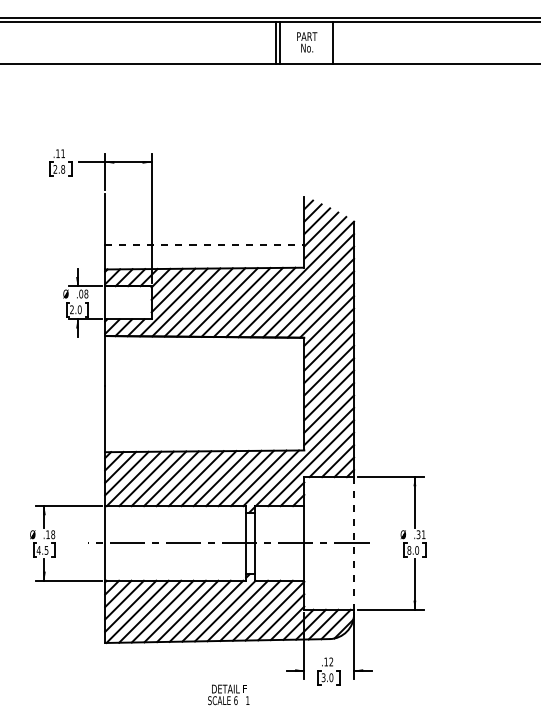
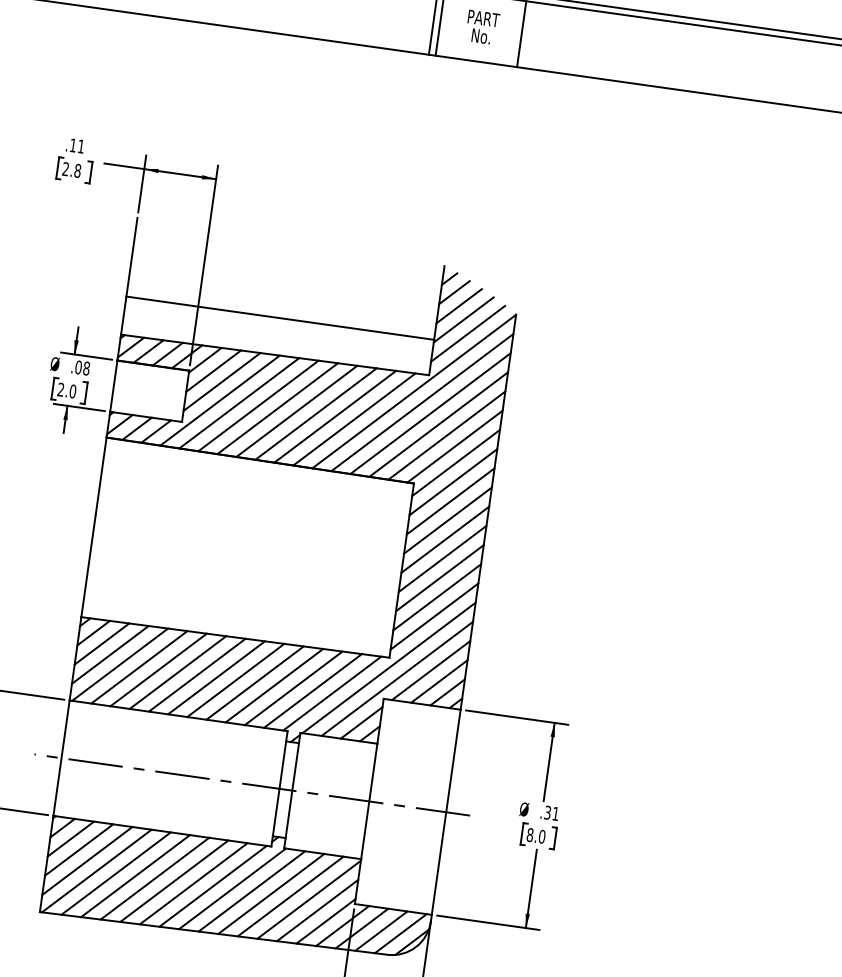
line: (204, 244) -> (279, 317), dashed -> solid
line: (354, 543) -> (446, 812), dashed -> solid

